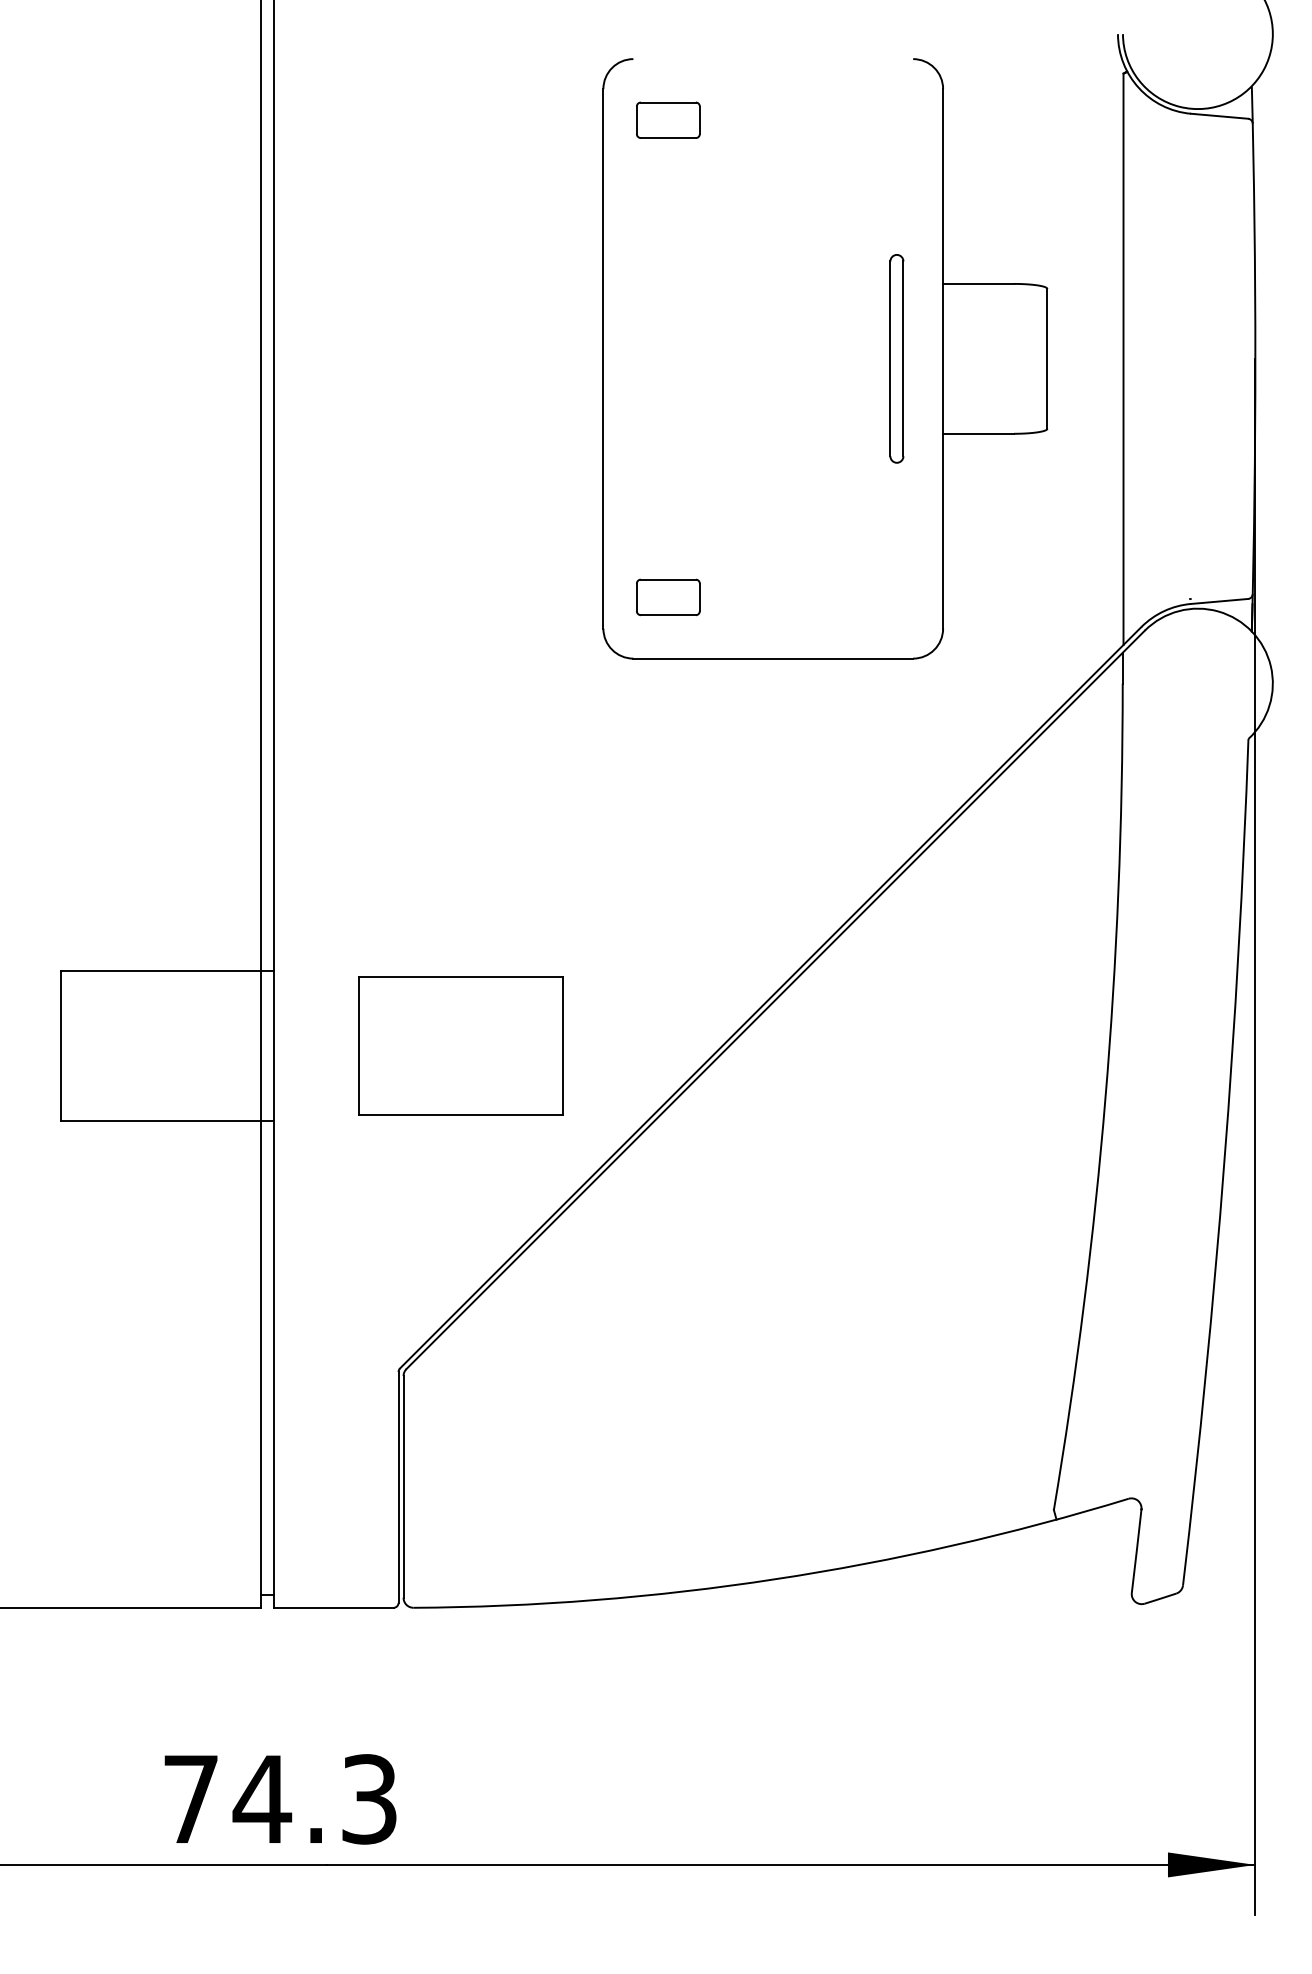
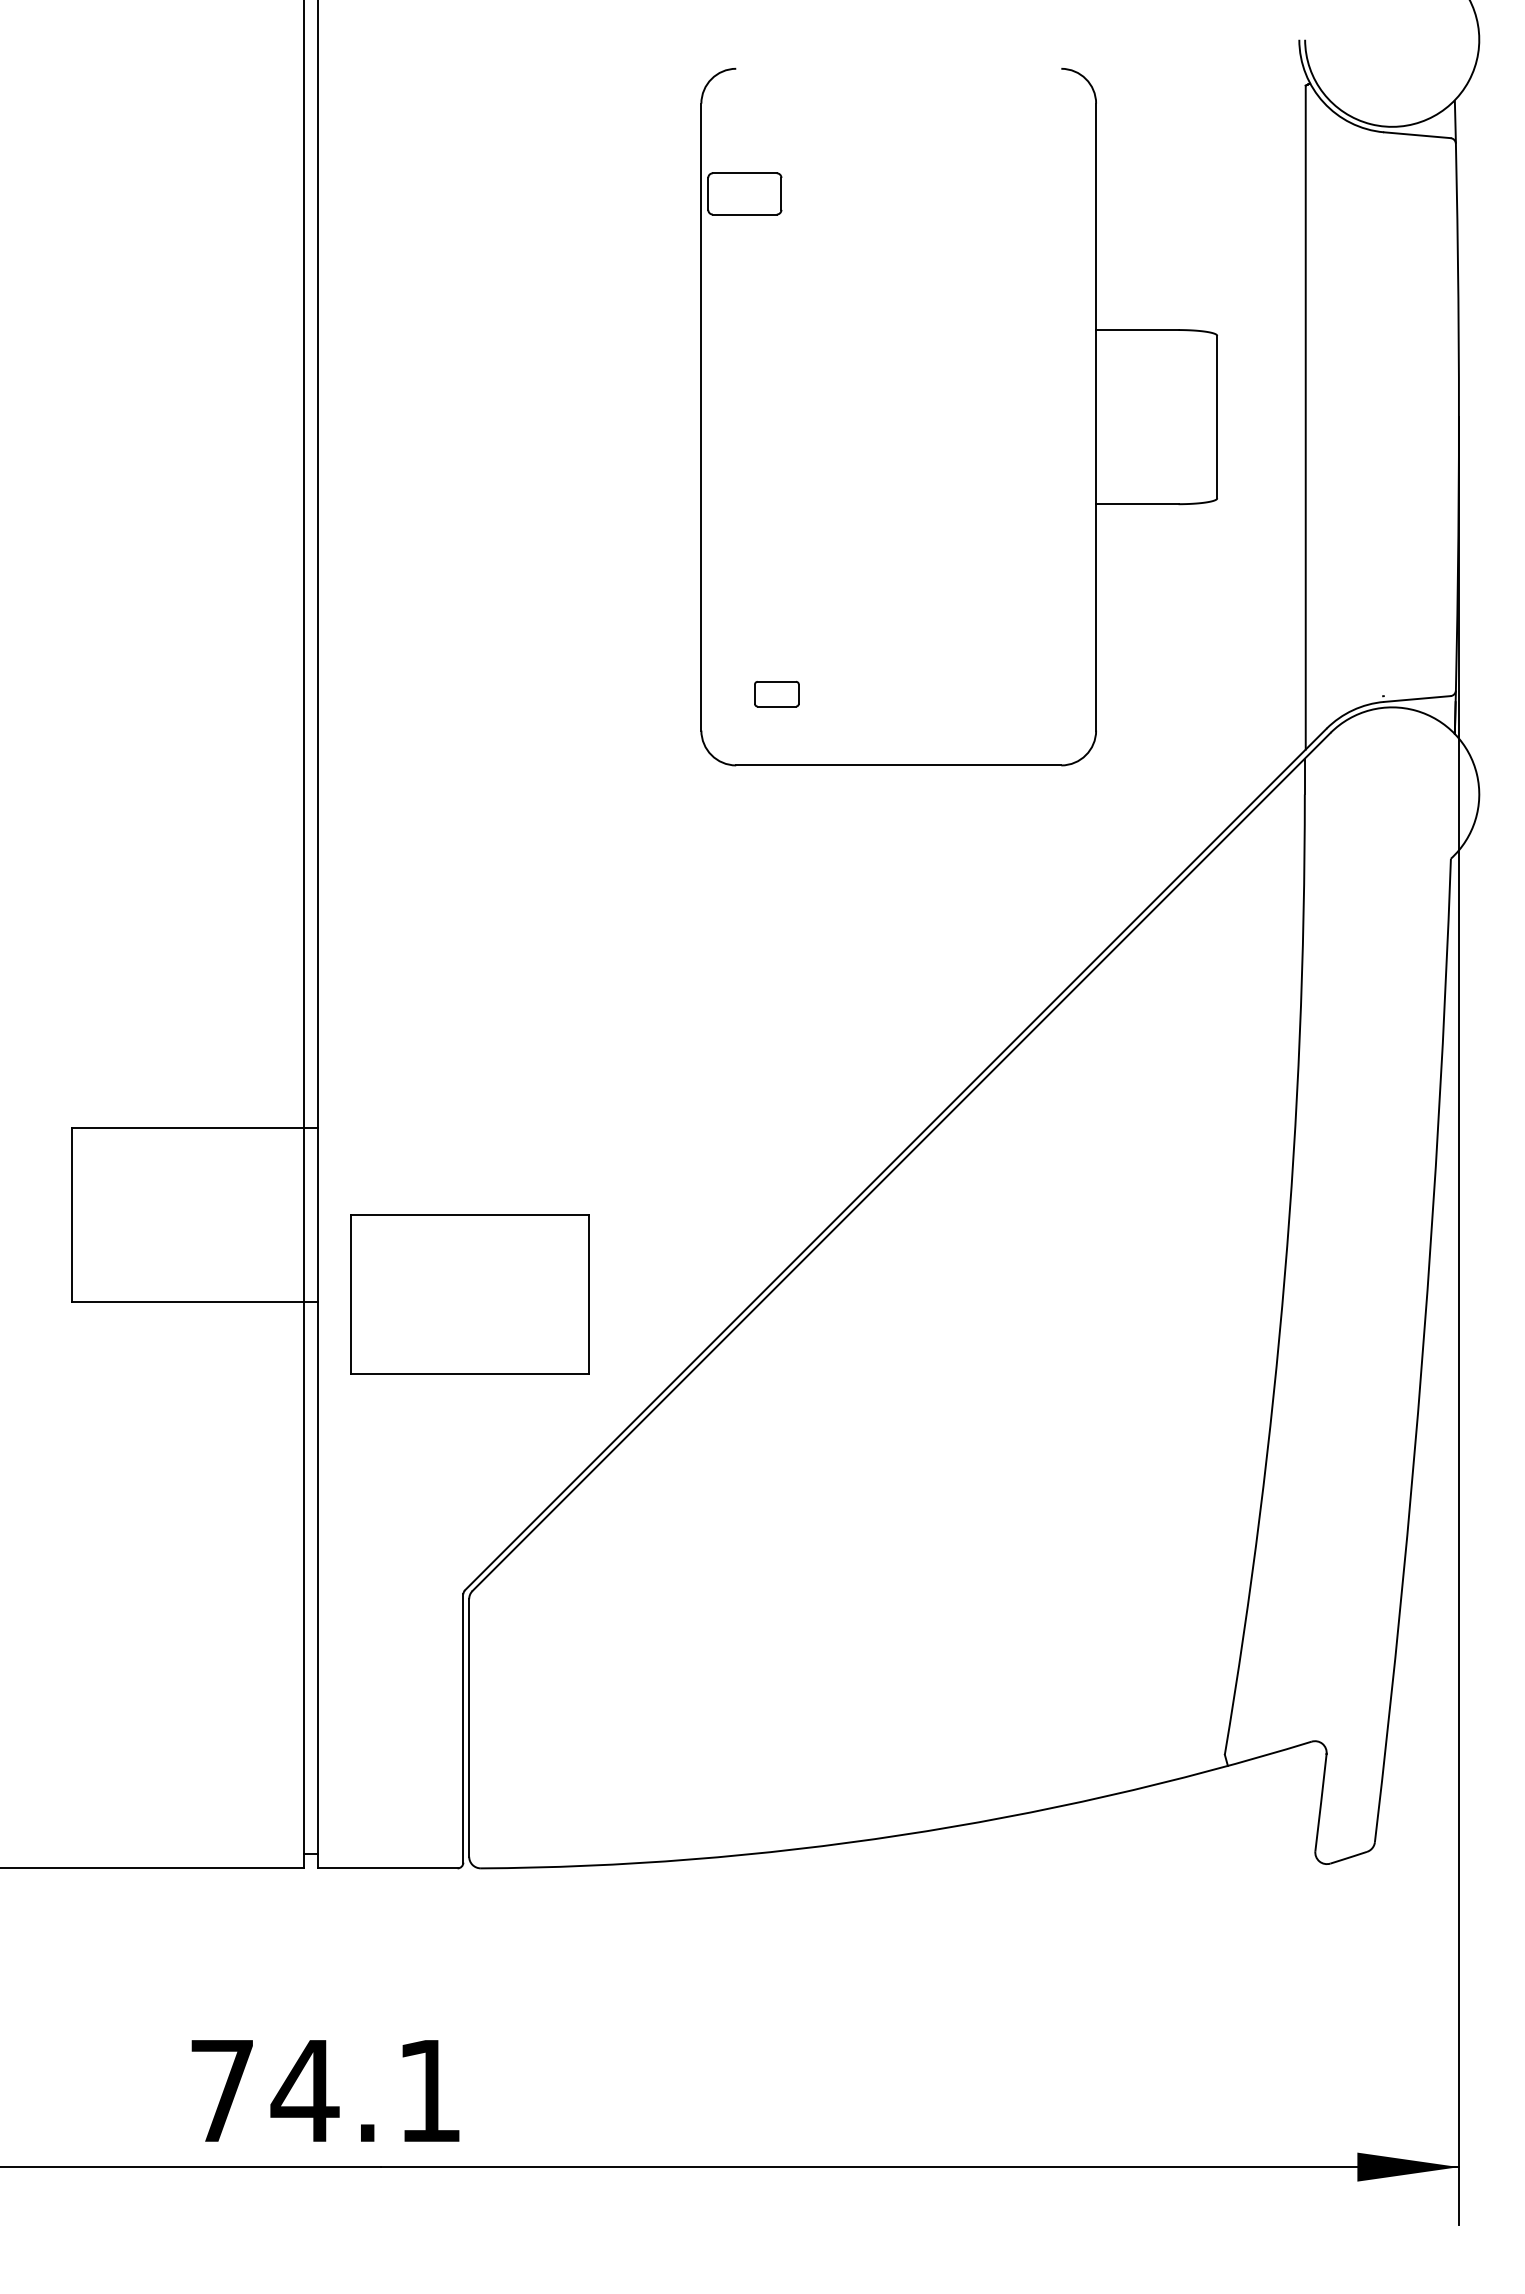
part: (668, 119) -> (744, 193), moved
part: (896, 358) -> (1042, 416), removed
part: (668, 596) -> (776, 693), size x0.6
part: (460, 1045) -> (469, 1294), moved
text: (369, 1798) -> (429, 2090), 74.3 -> 74.1

